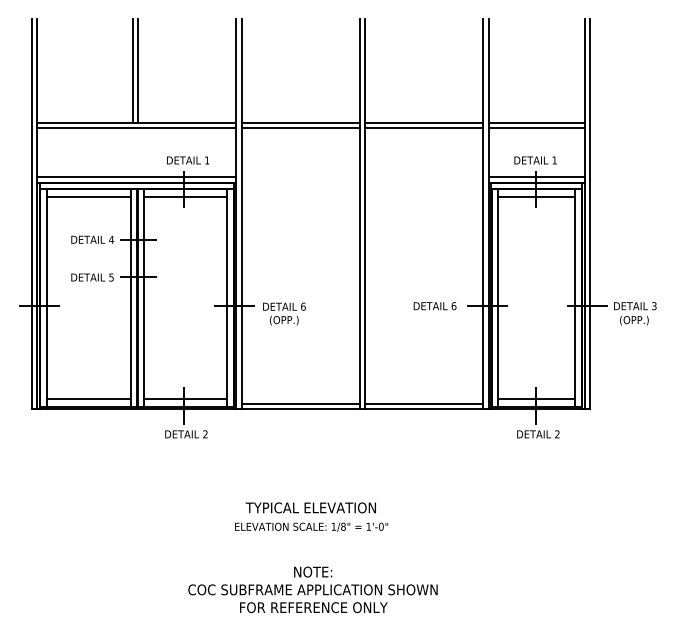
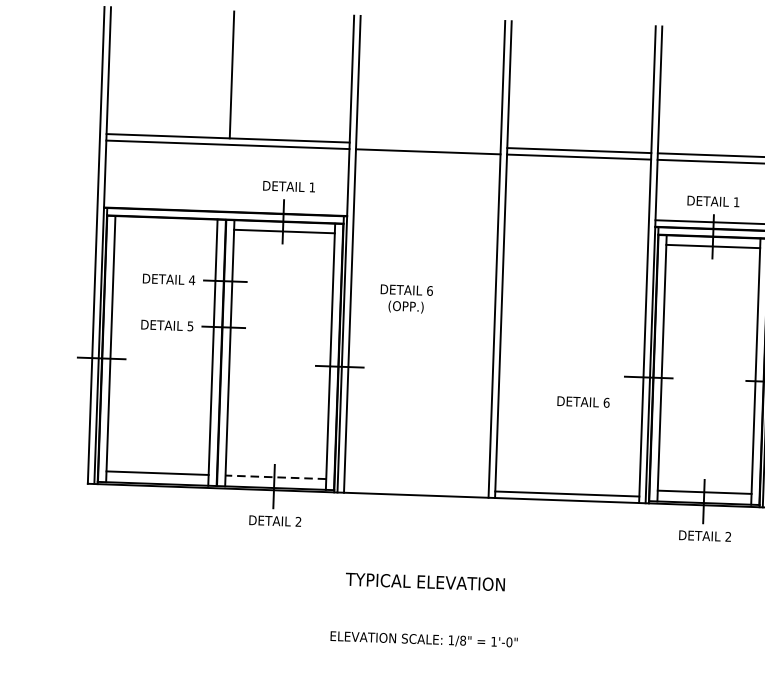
line: (132, 70) -> (224, 74), removed
line: (300, 122) -> (427, 145), removed
line: (136, 177) -> (225, 205), removed
line: (88, 197) -> (165, 227), removed
text: (434, 306) -> (582, 402), moved
text: (284, 313) -> (406, 298), moved
line: (185, 398) -> (275, 477), solid -> dashed
line: (300, 403) -> (415, 488), removed
text: (310, 507) -> (424, 581), moved

